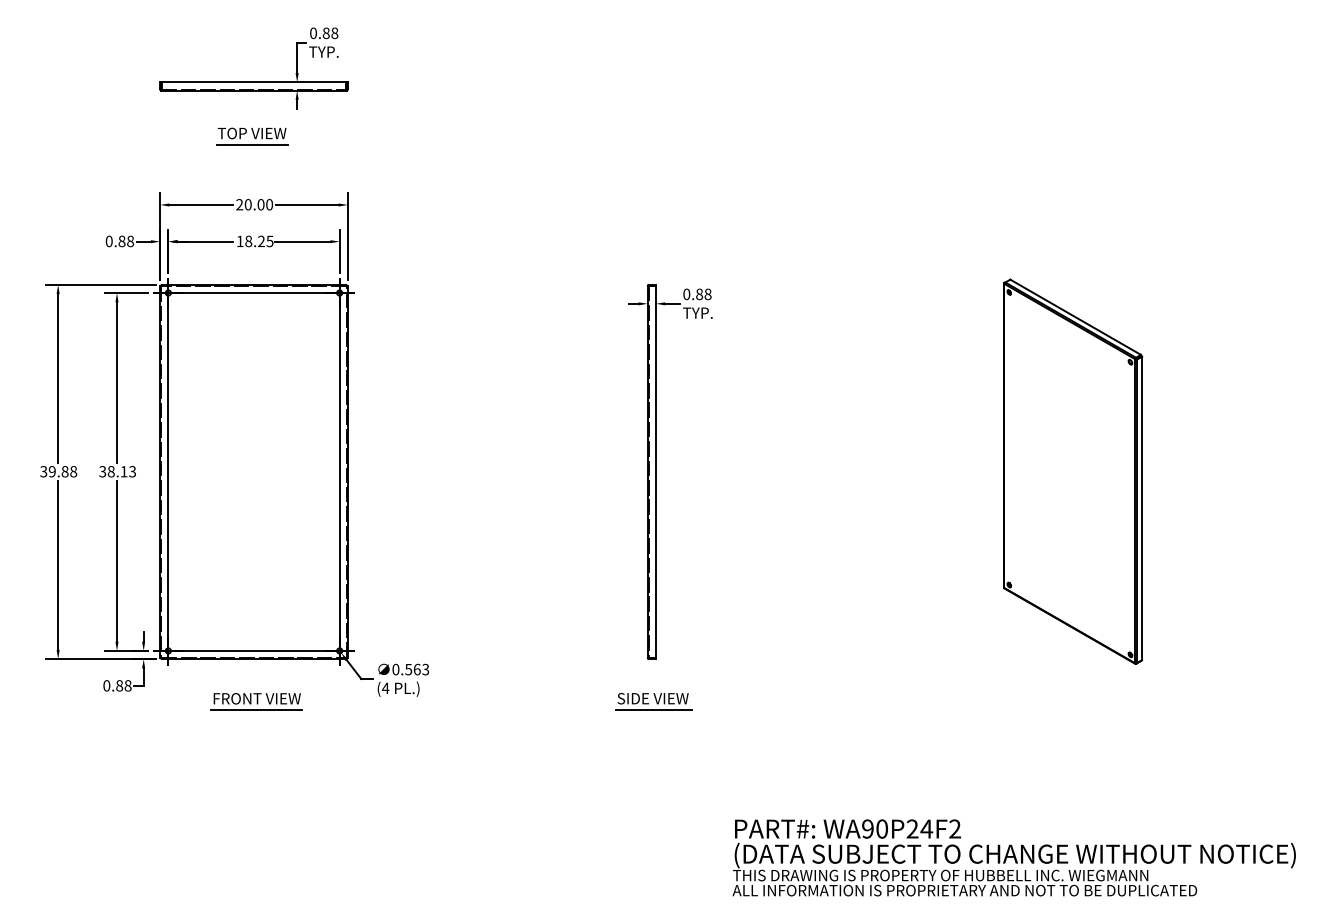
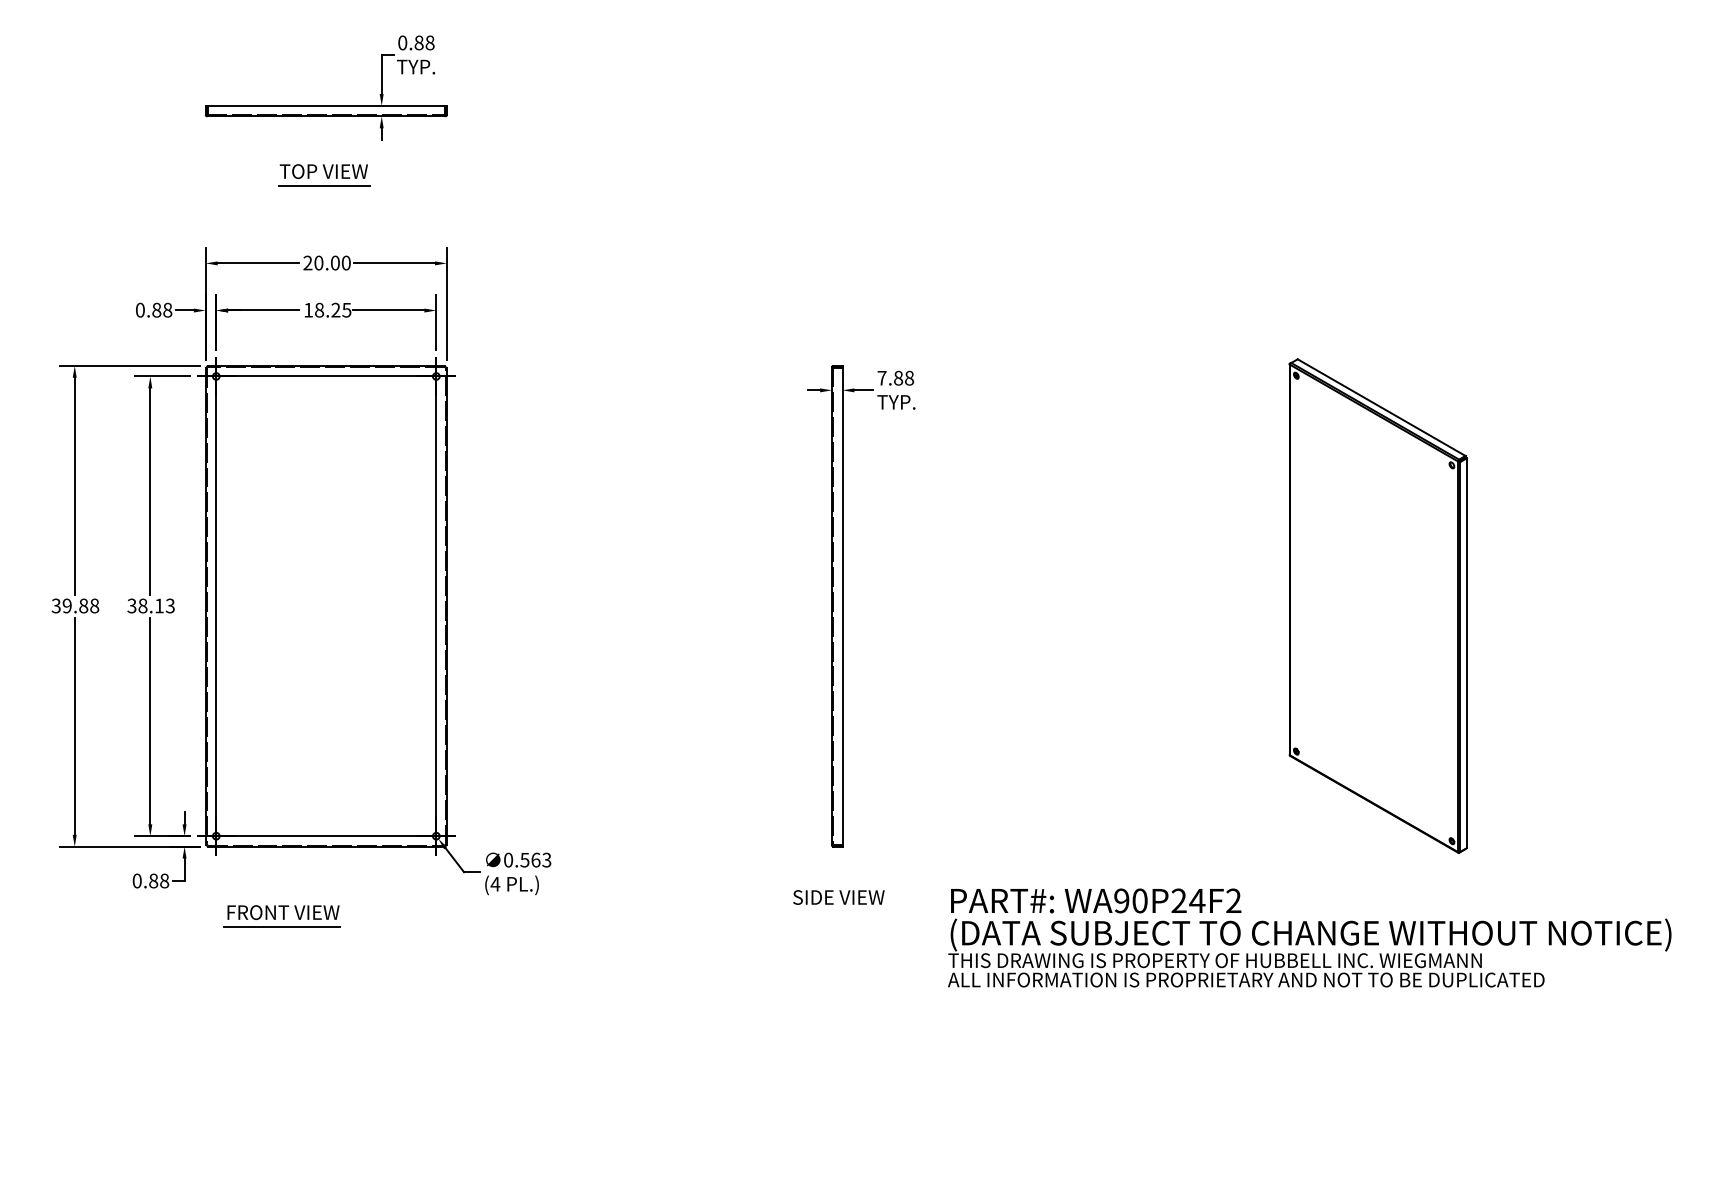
text: (686, 293) -> (881, 377), 0.88 -> 7.88
part: (255, 701) -> (281, 916), moved
line: (654, 710) -> (840, 912), removed
text: (1014, 857) -> (1309, 937), moved

